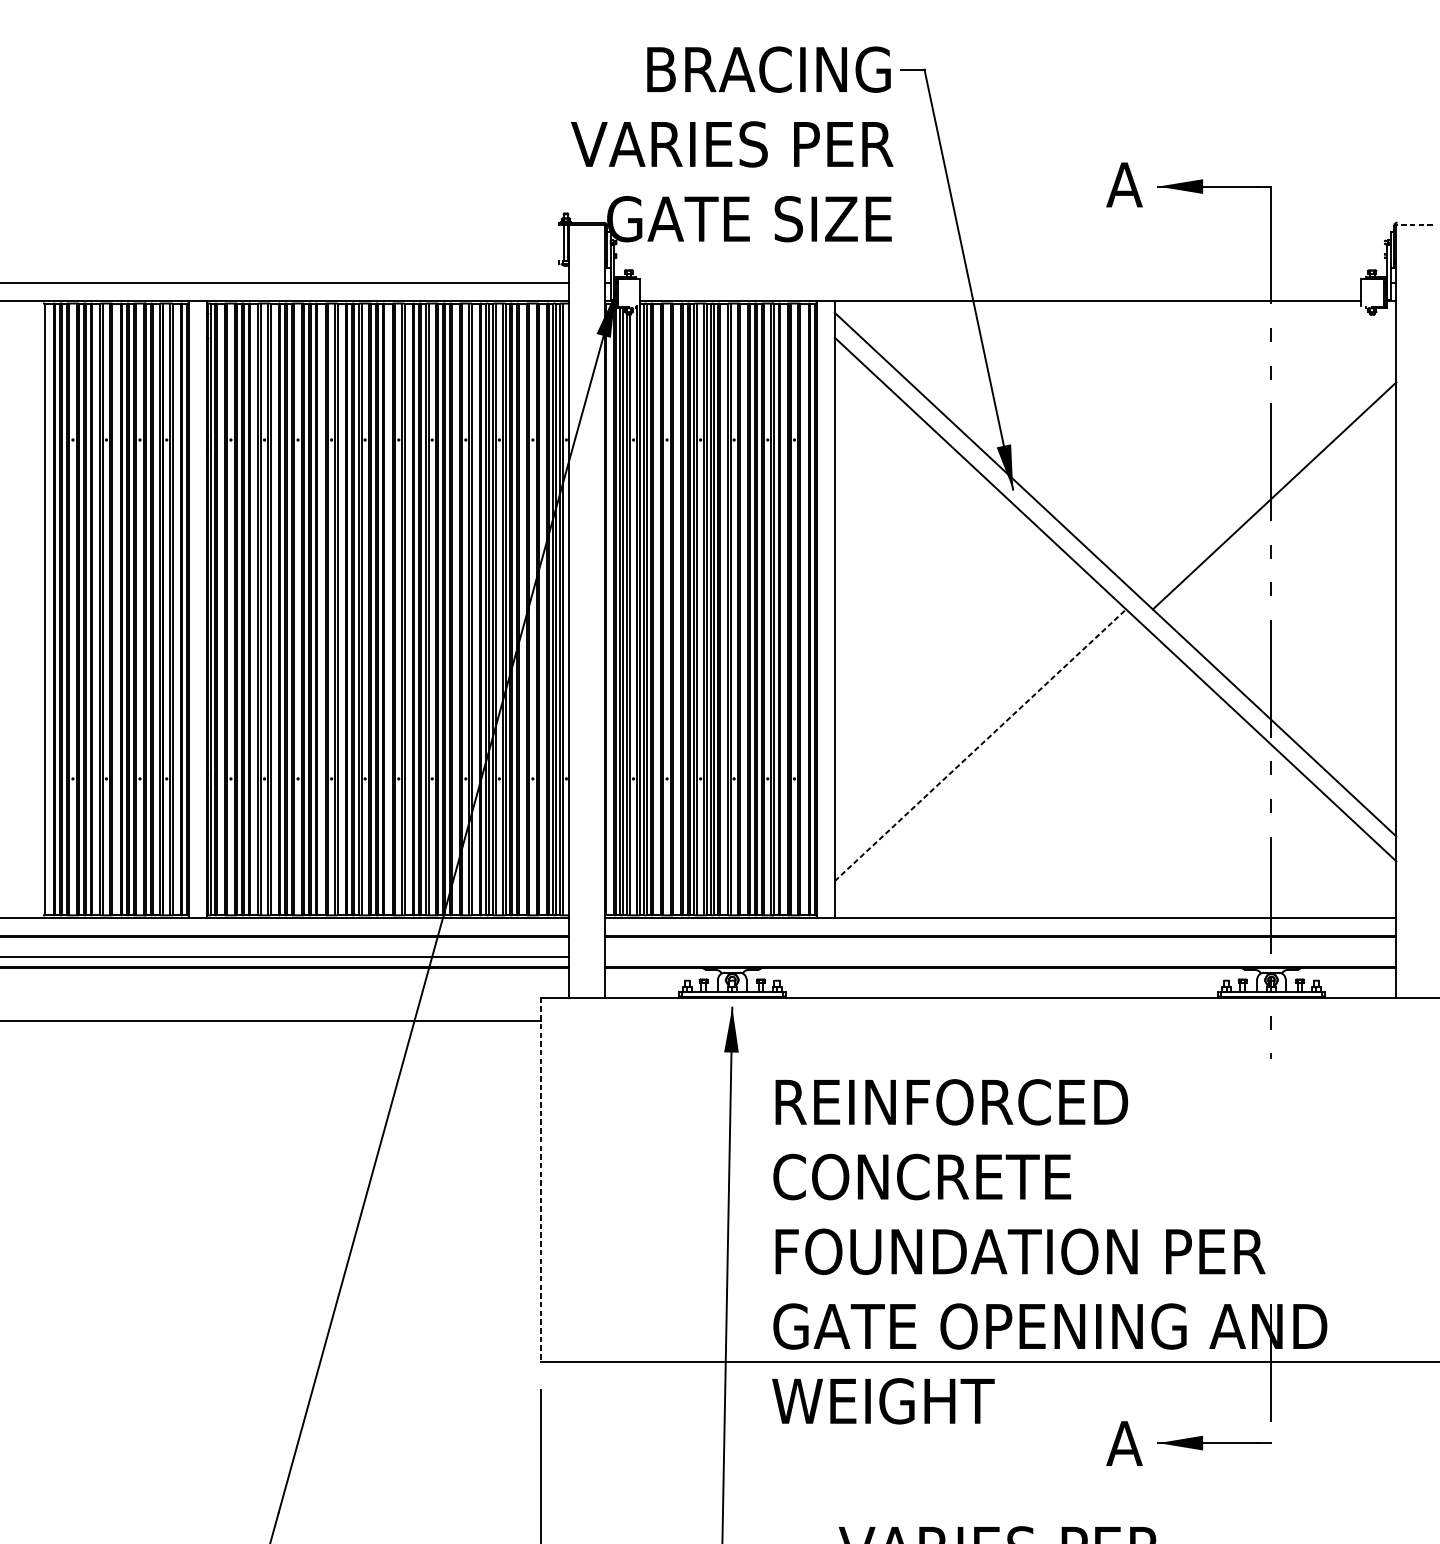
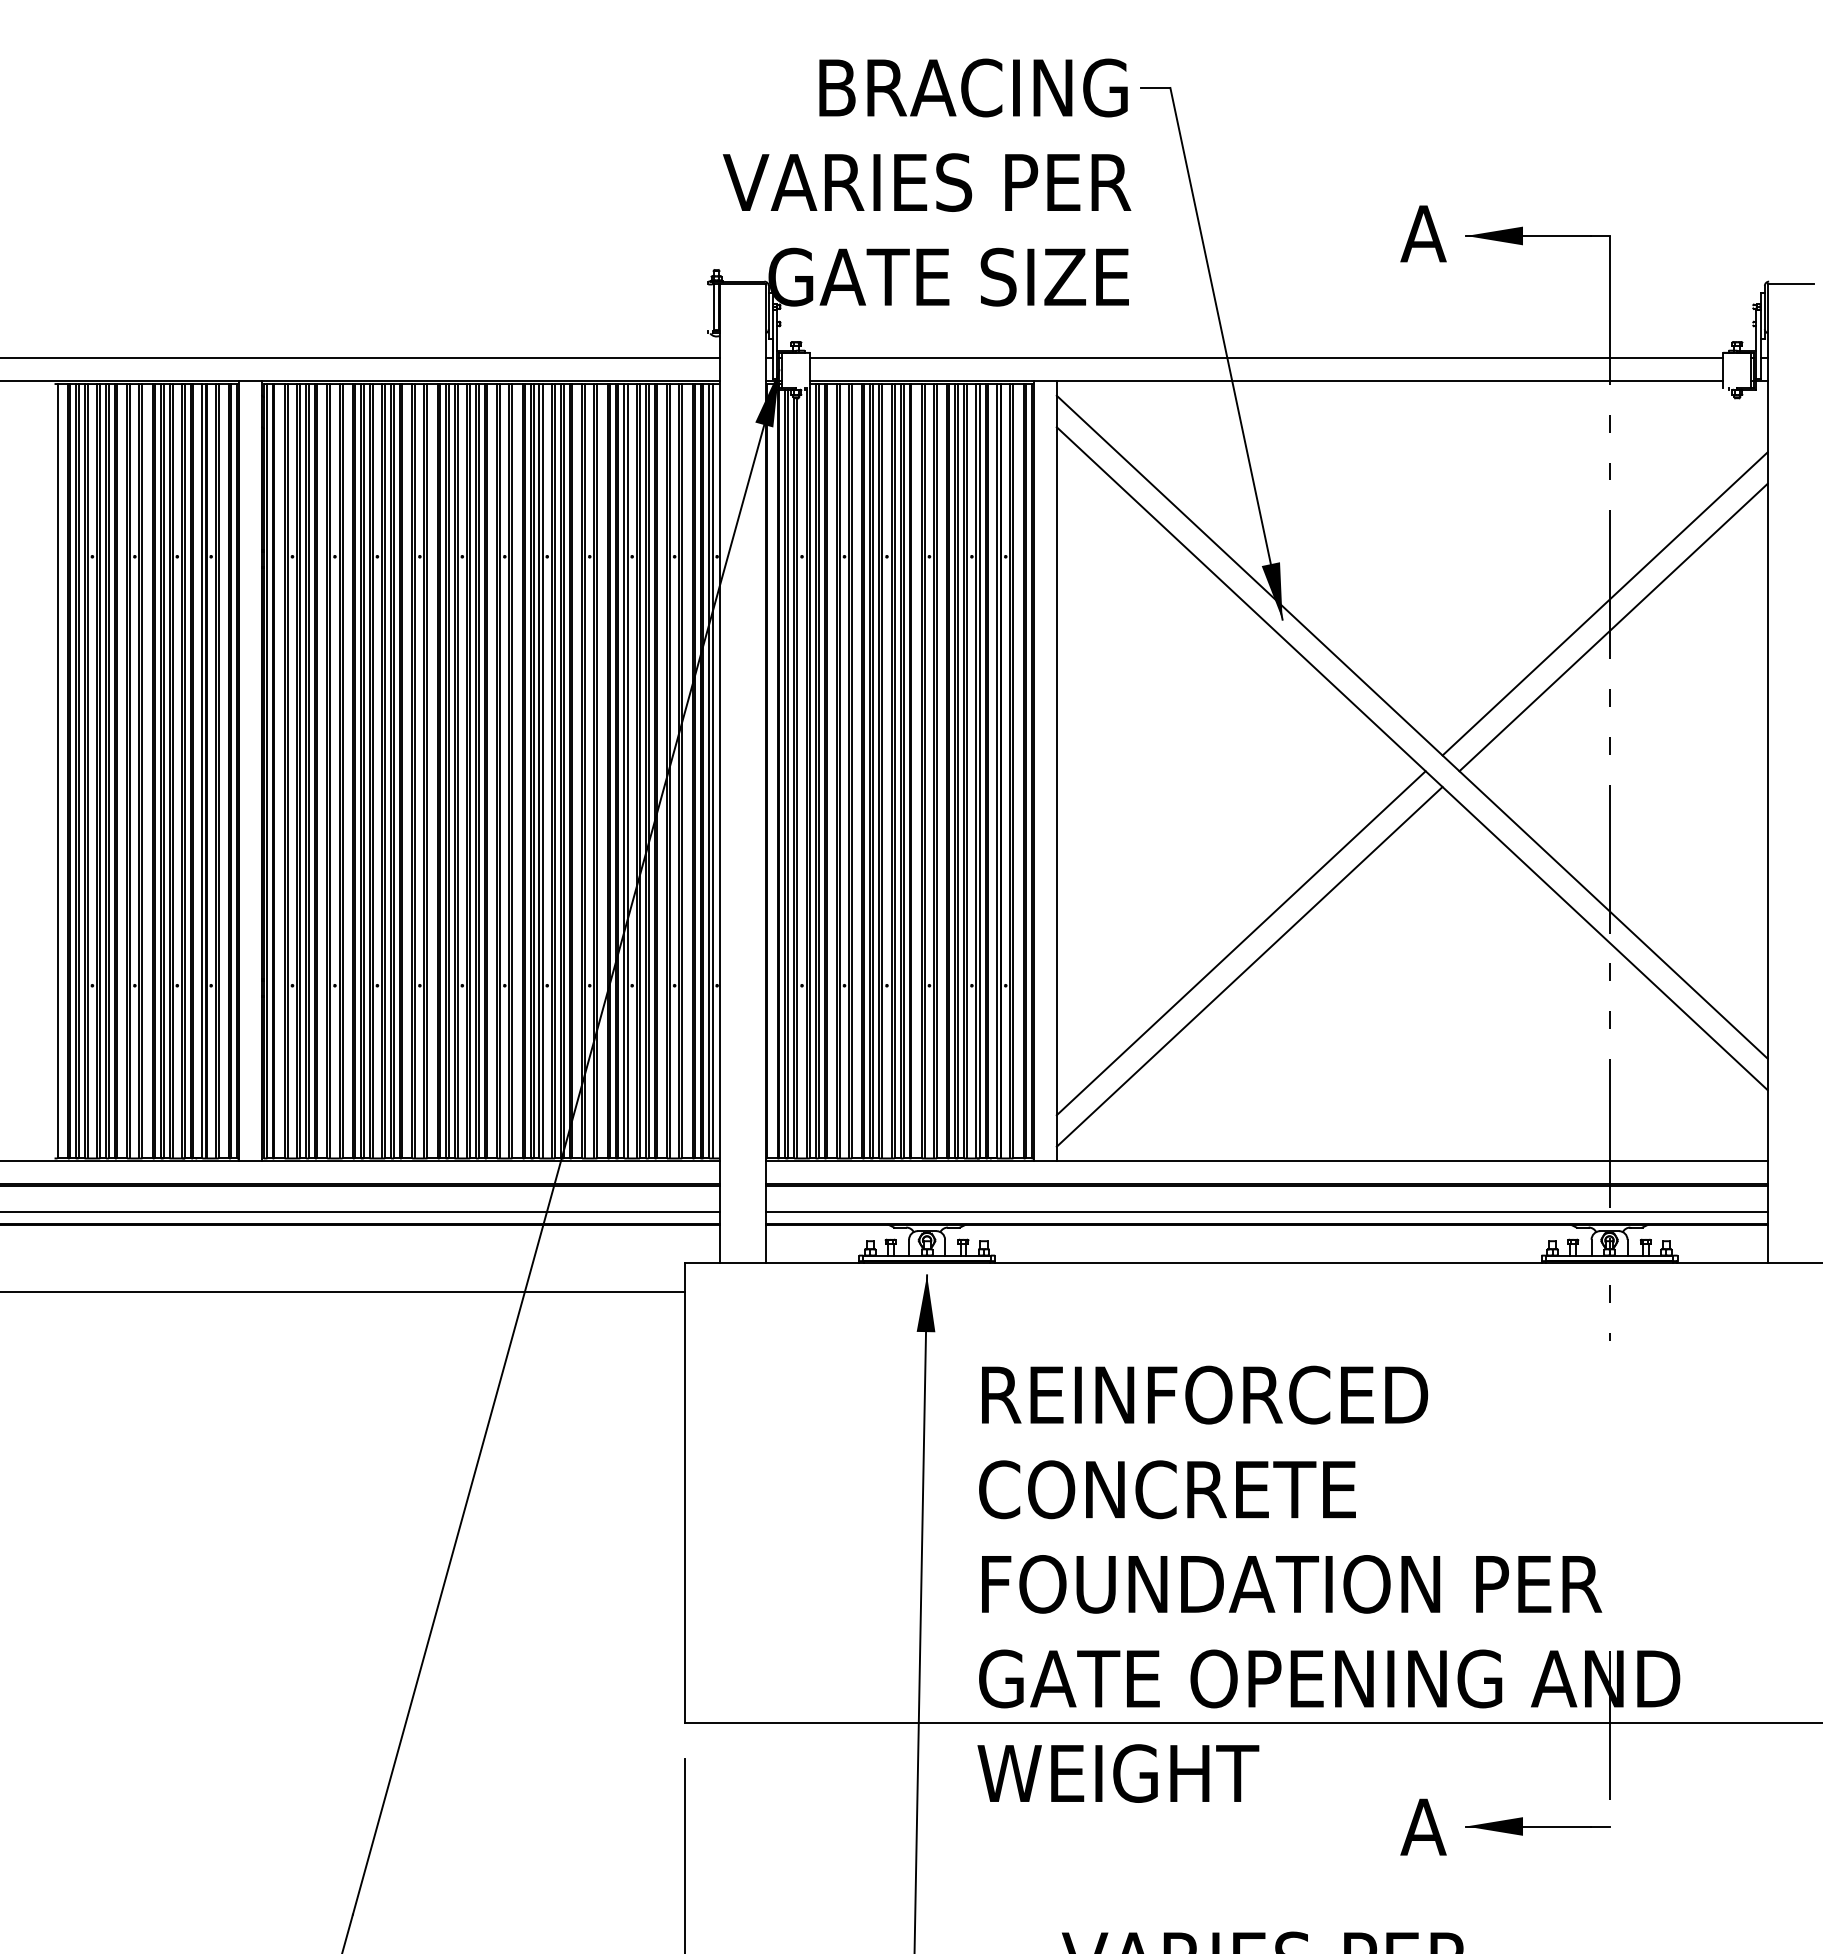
line: (1414, 224) -> (1790, 284), dashed -> solid
line: (1000, 283) -> (1266, 358), added
line: (1267, 476) -> (1604, 603), added
line: (980, 744) -> (1241, 942), dashed -> solid
line: (987, 763) -> (1249, 966), added
line: (1000, 957) -> (1266, 1211), added
line: (541, 1180) -> (685, 1493), dashed -> solid

